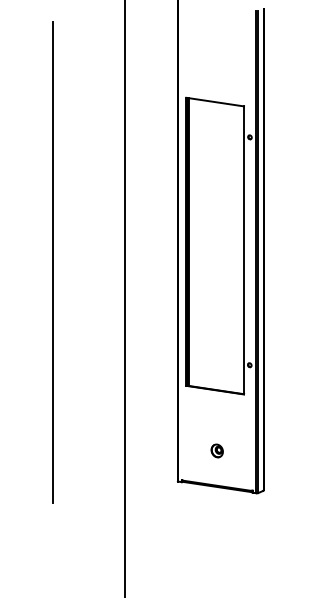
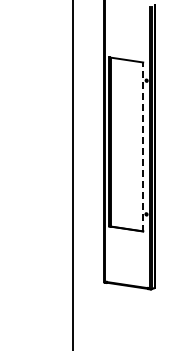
line: (244, 251) -> (143, 147), solid -> dashed
line: (53, 261) -> (31, 153), removed
part: (217, 450) -> (127, 264), removed

